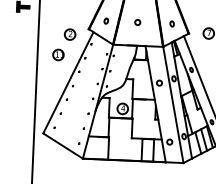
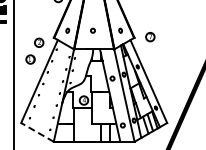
line: (63, 146) -> (37, 132), solid -> dashed

